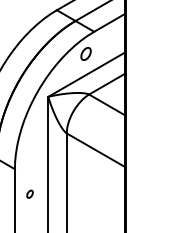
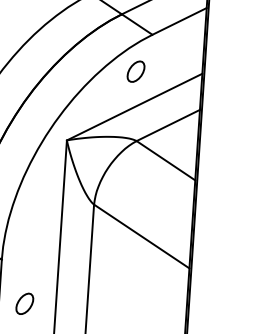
part: (29, 194) -> (23, 304), size x1.67

